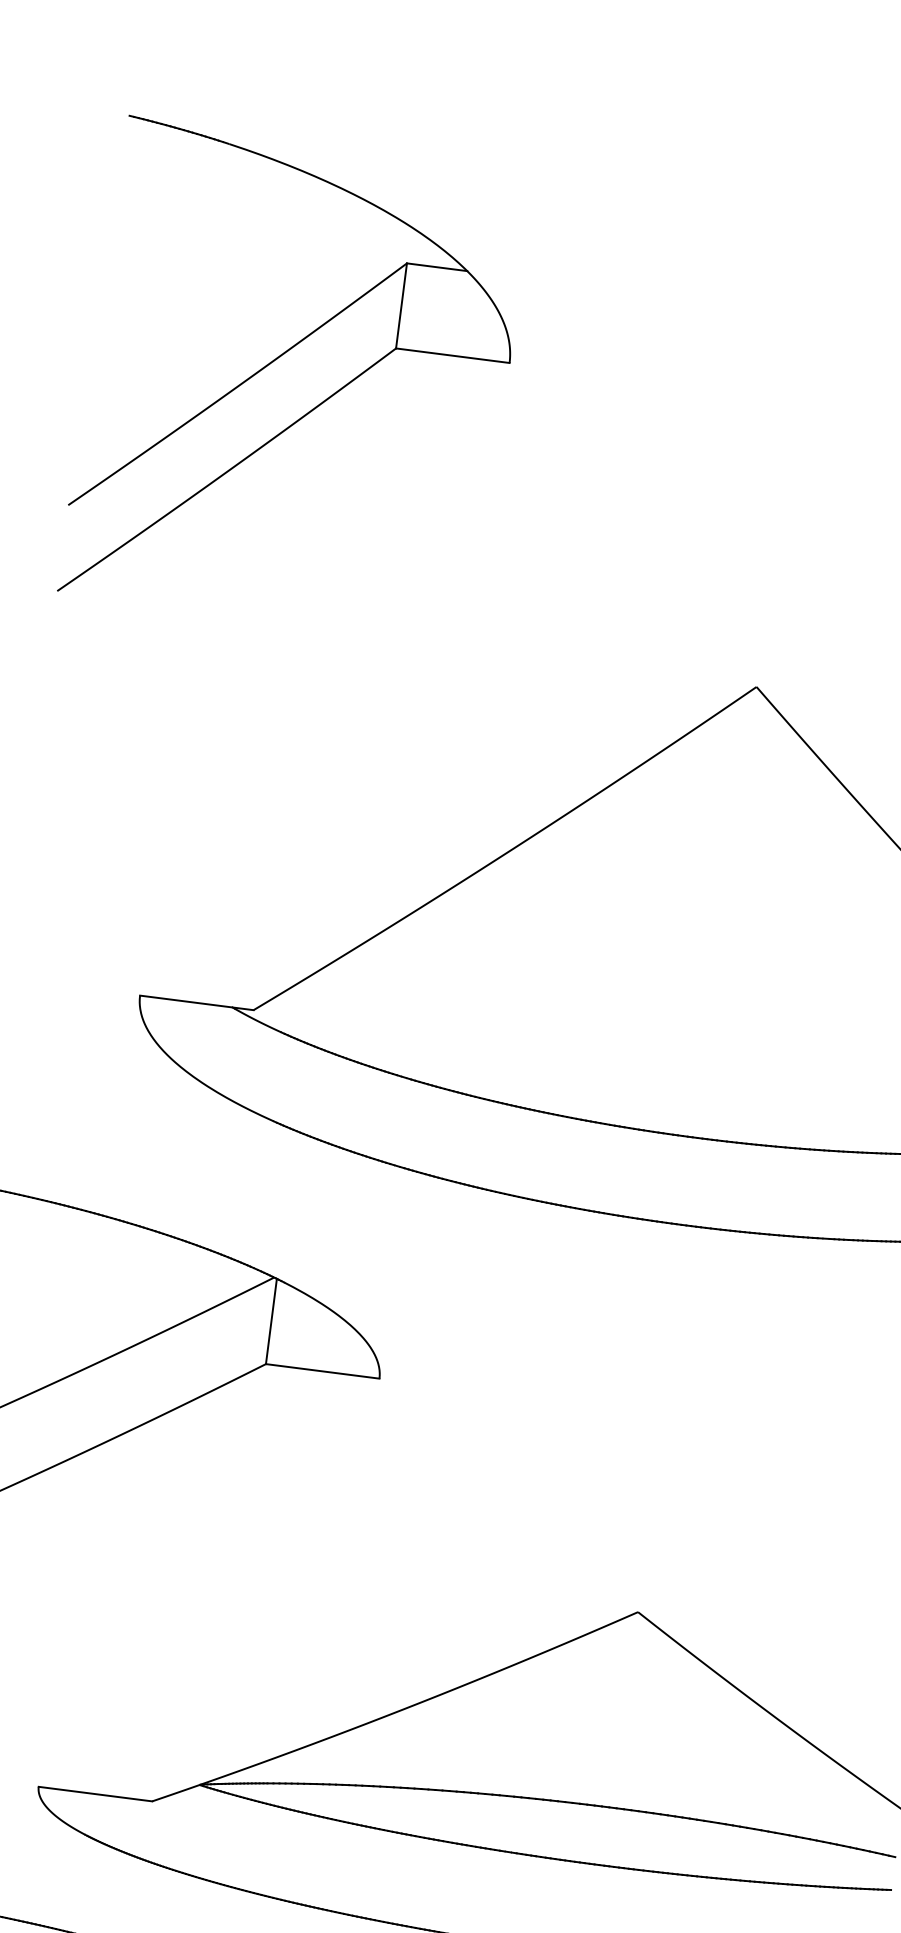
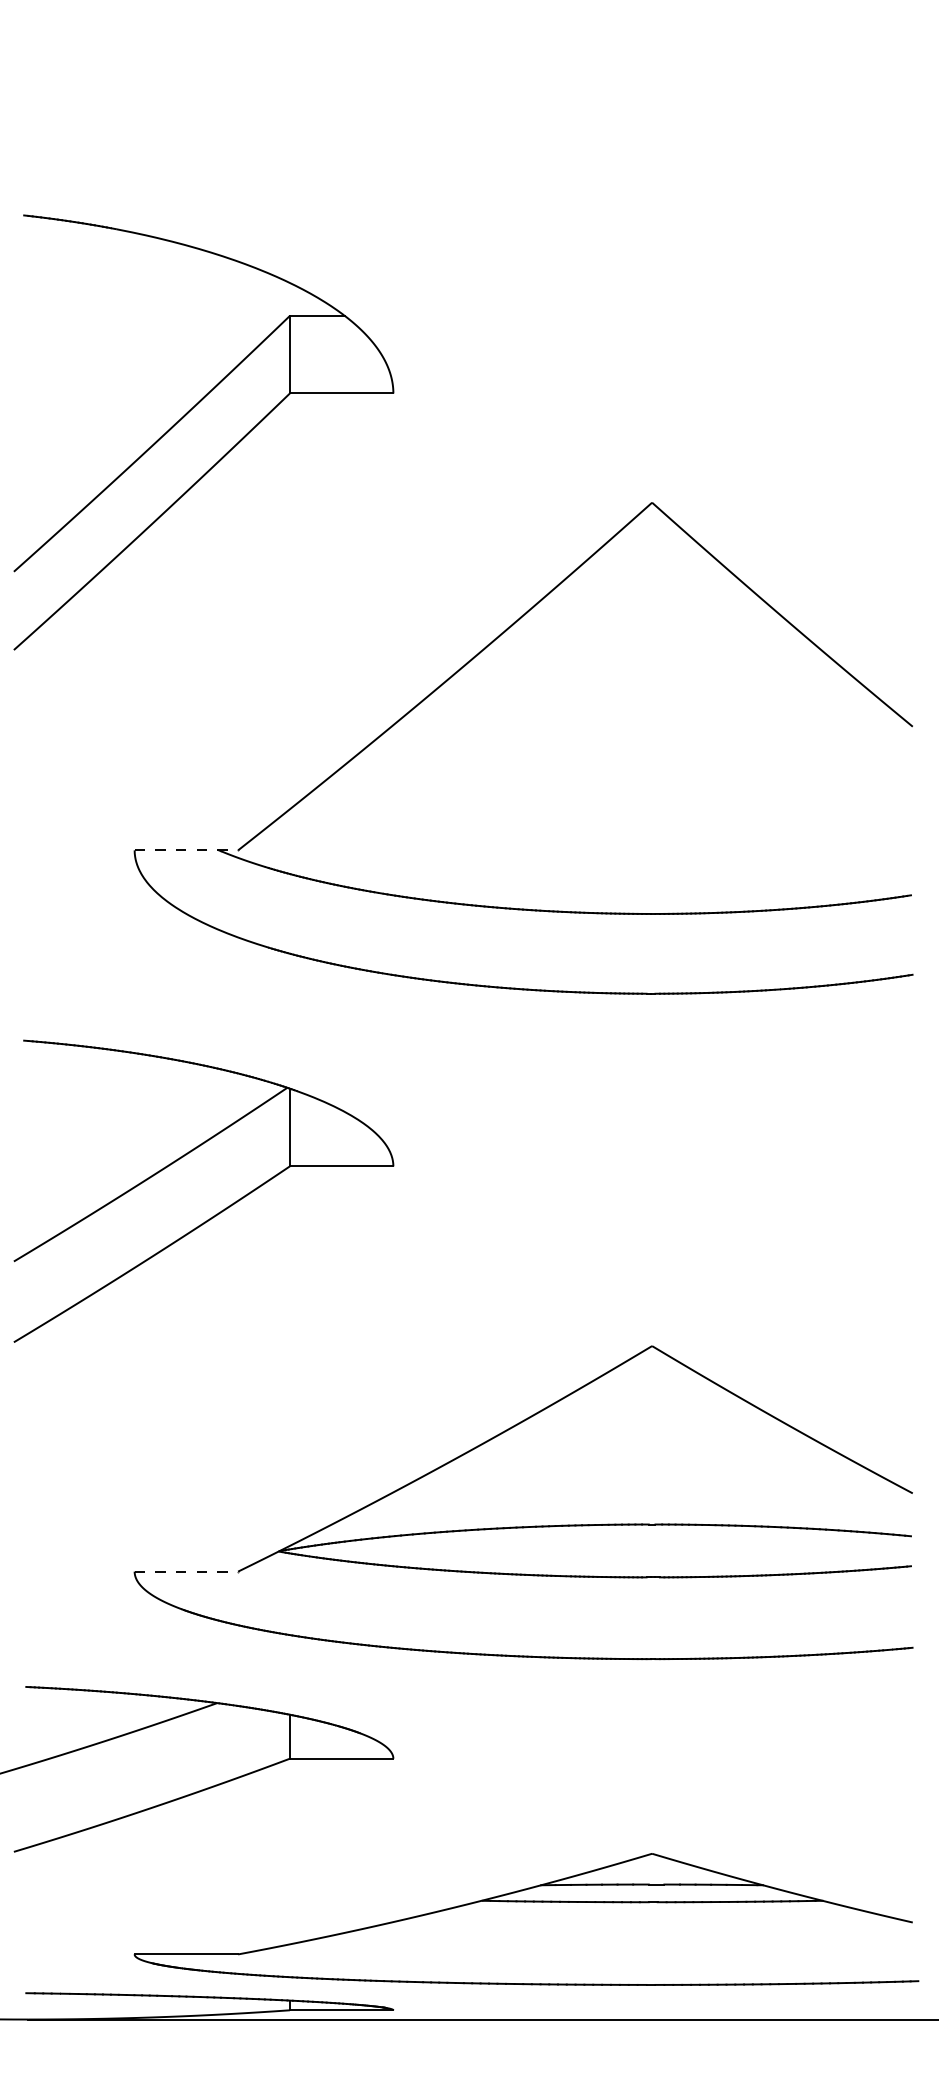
part: (279, 358) -> (186, 415), moved
line: (196, 1003) -> (186, 850), solid -> dashed
line: (95, 1793) -> (186, 1571), solid -> dashed

